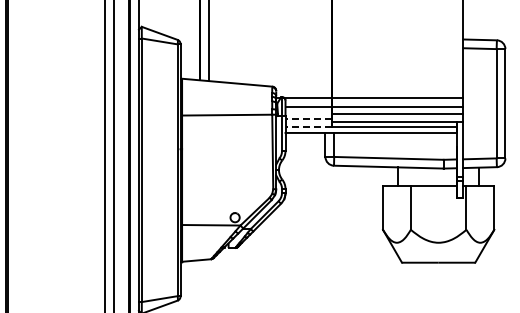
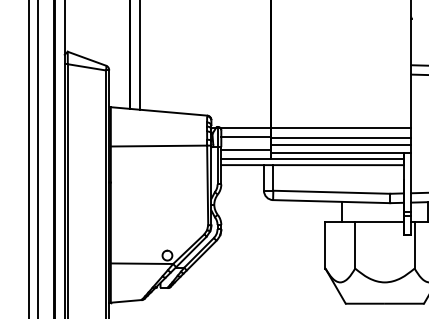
line: (308, 118) -> (245, 149), dashed -> solid
line: (308, 126) -> (245, 158), dashed -> solid

